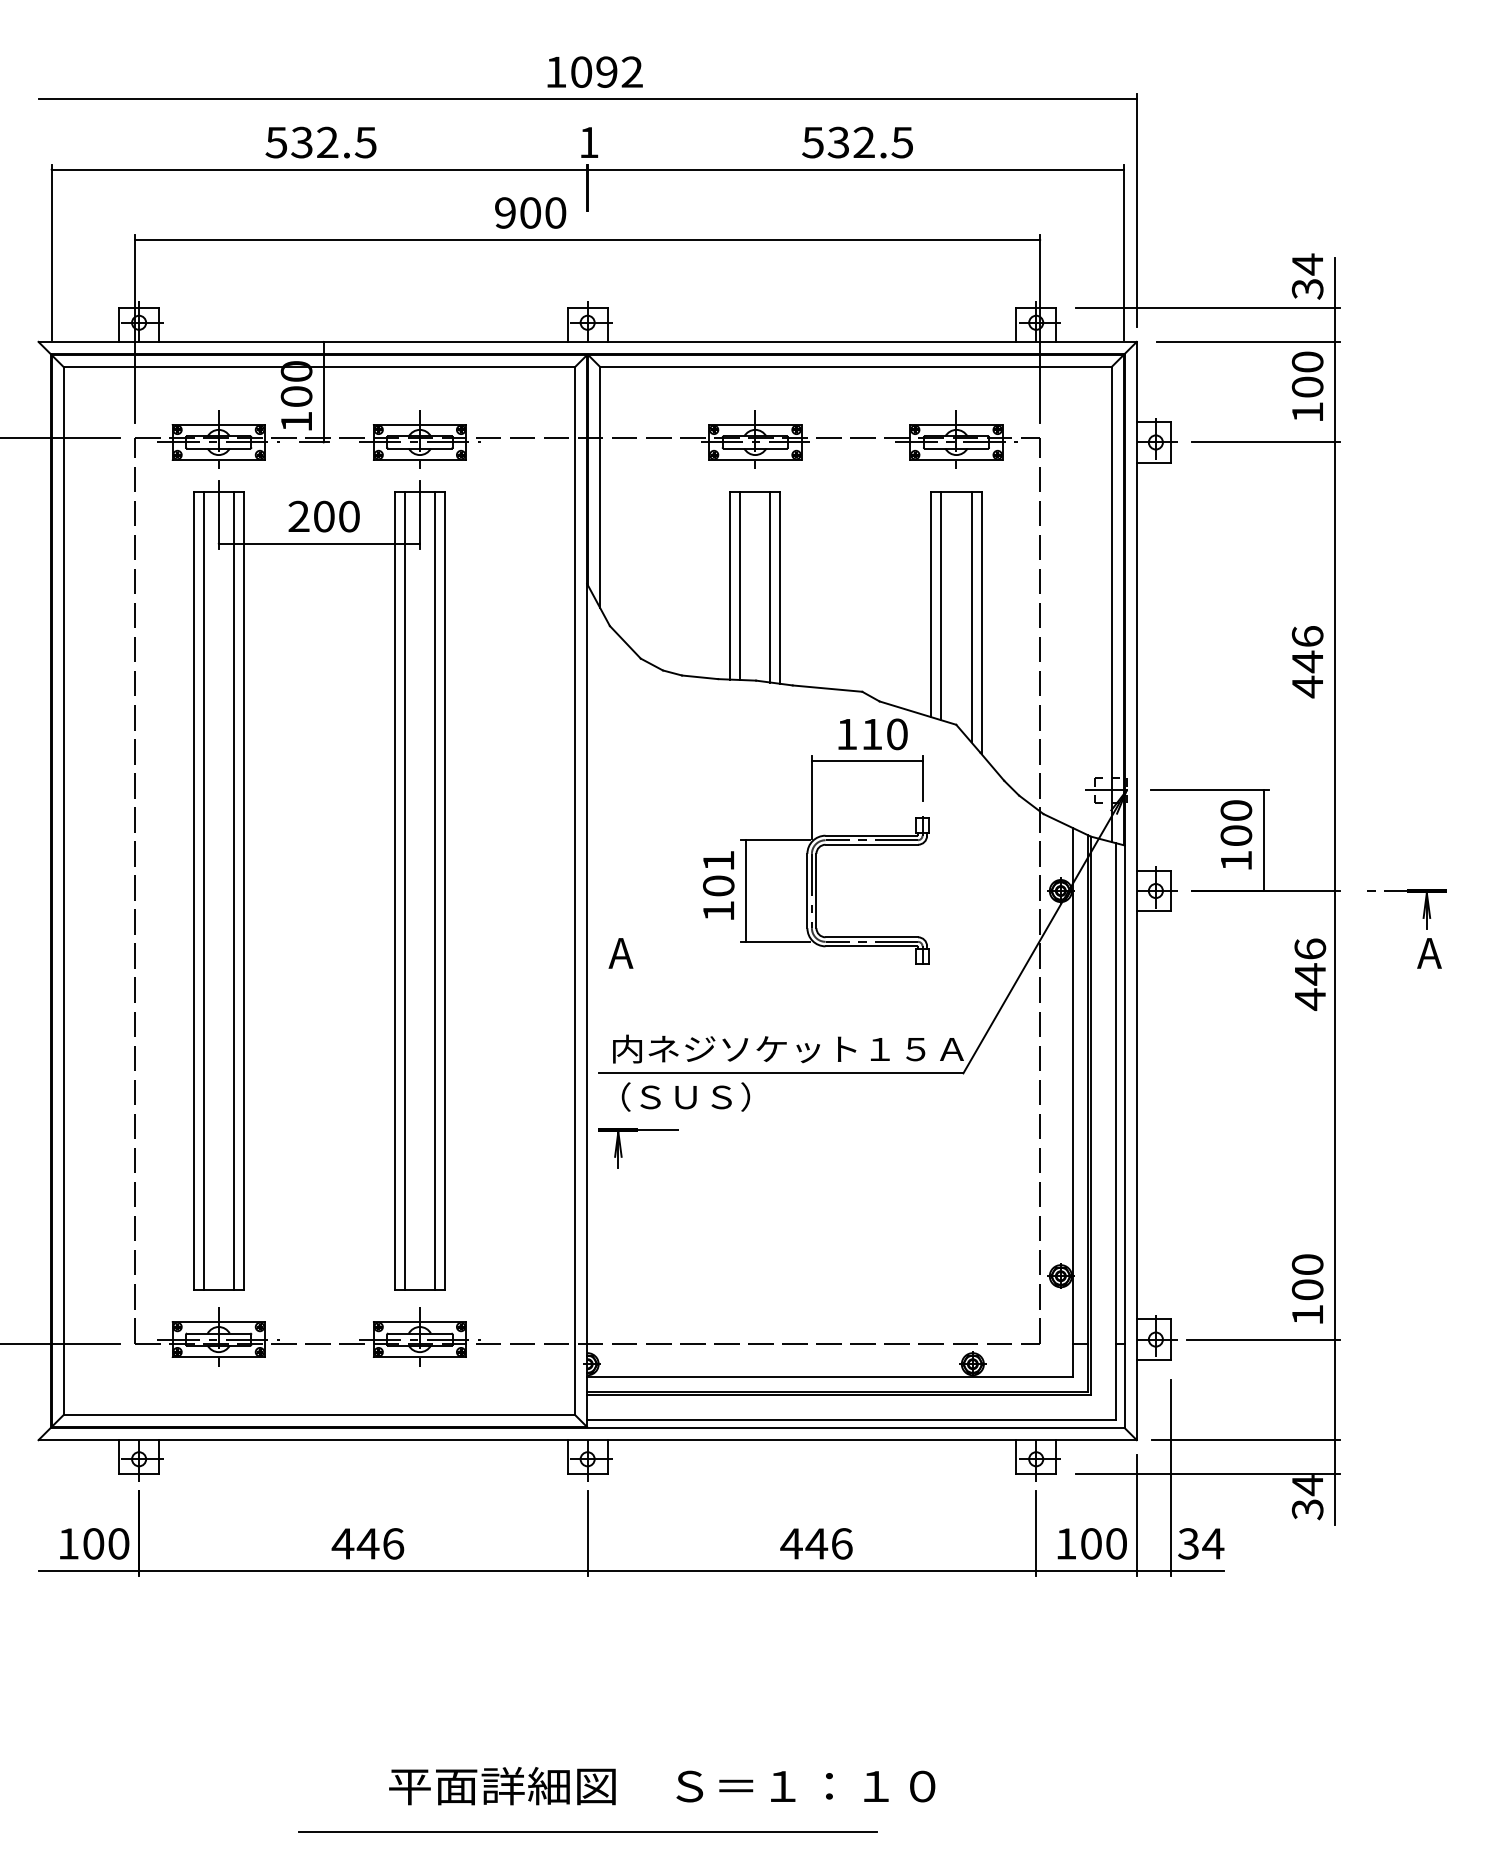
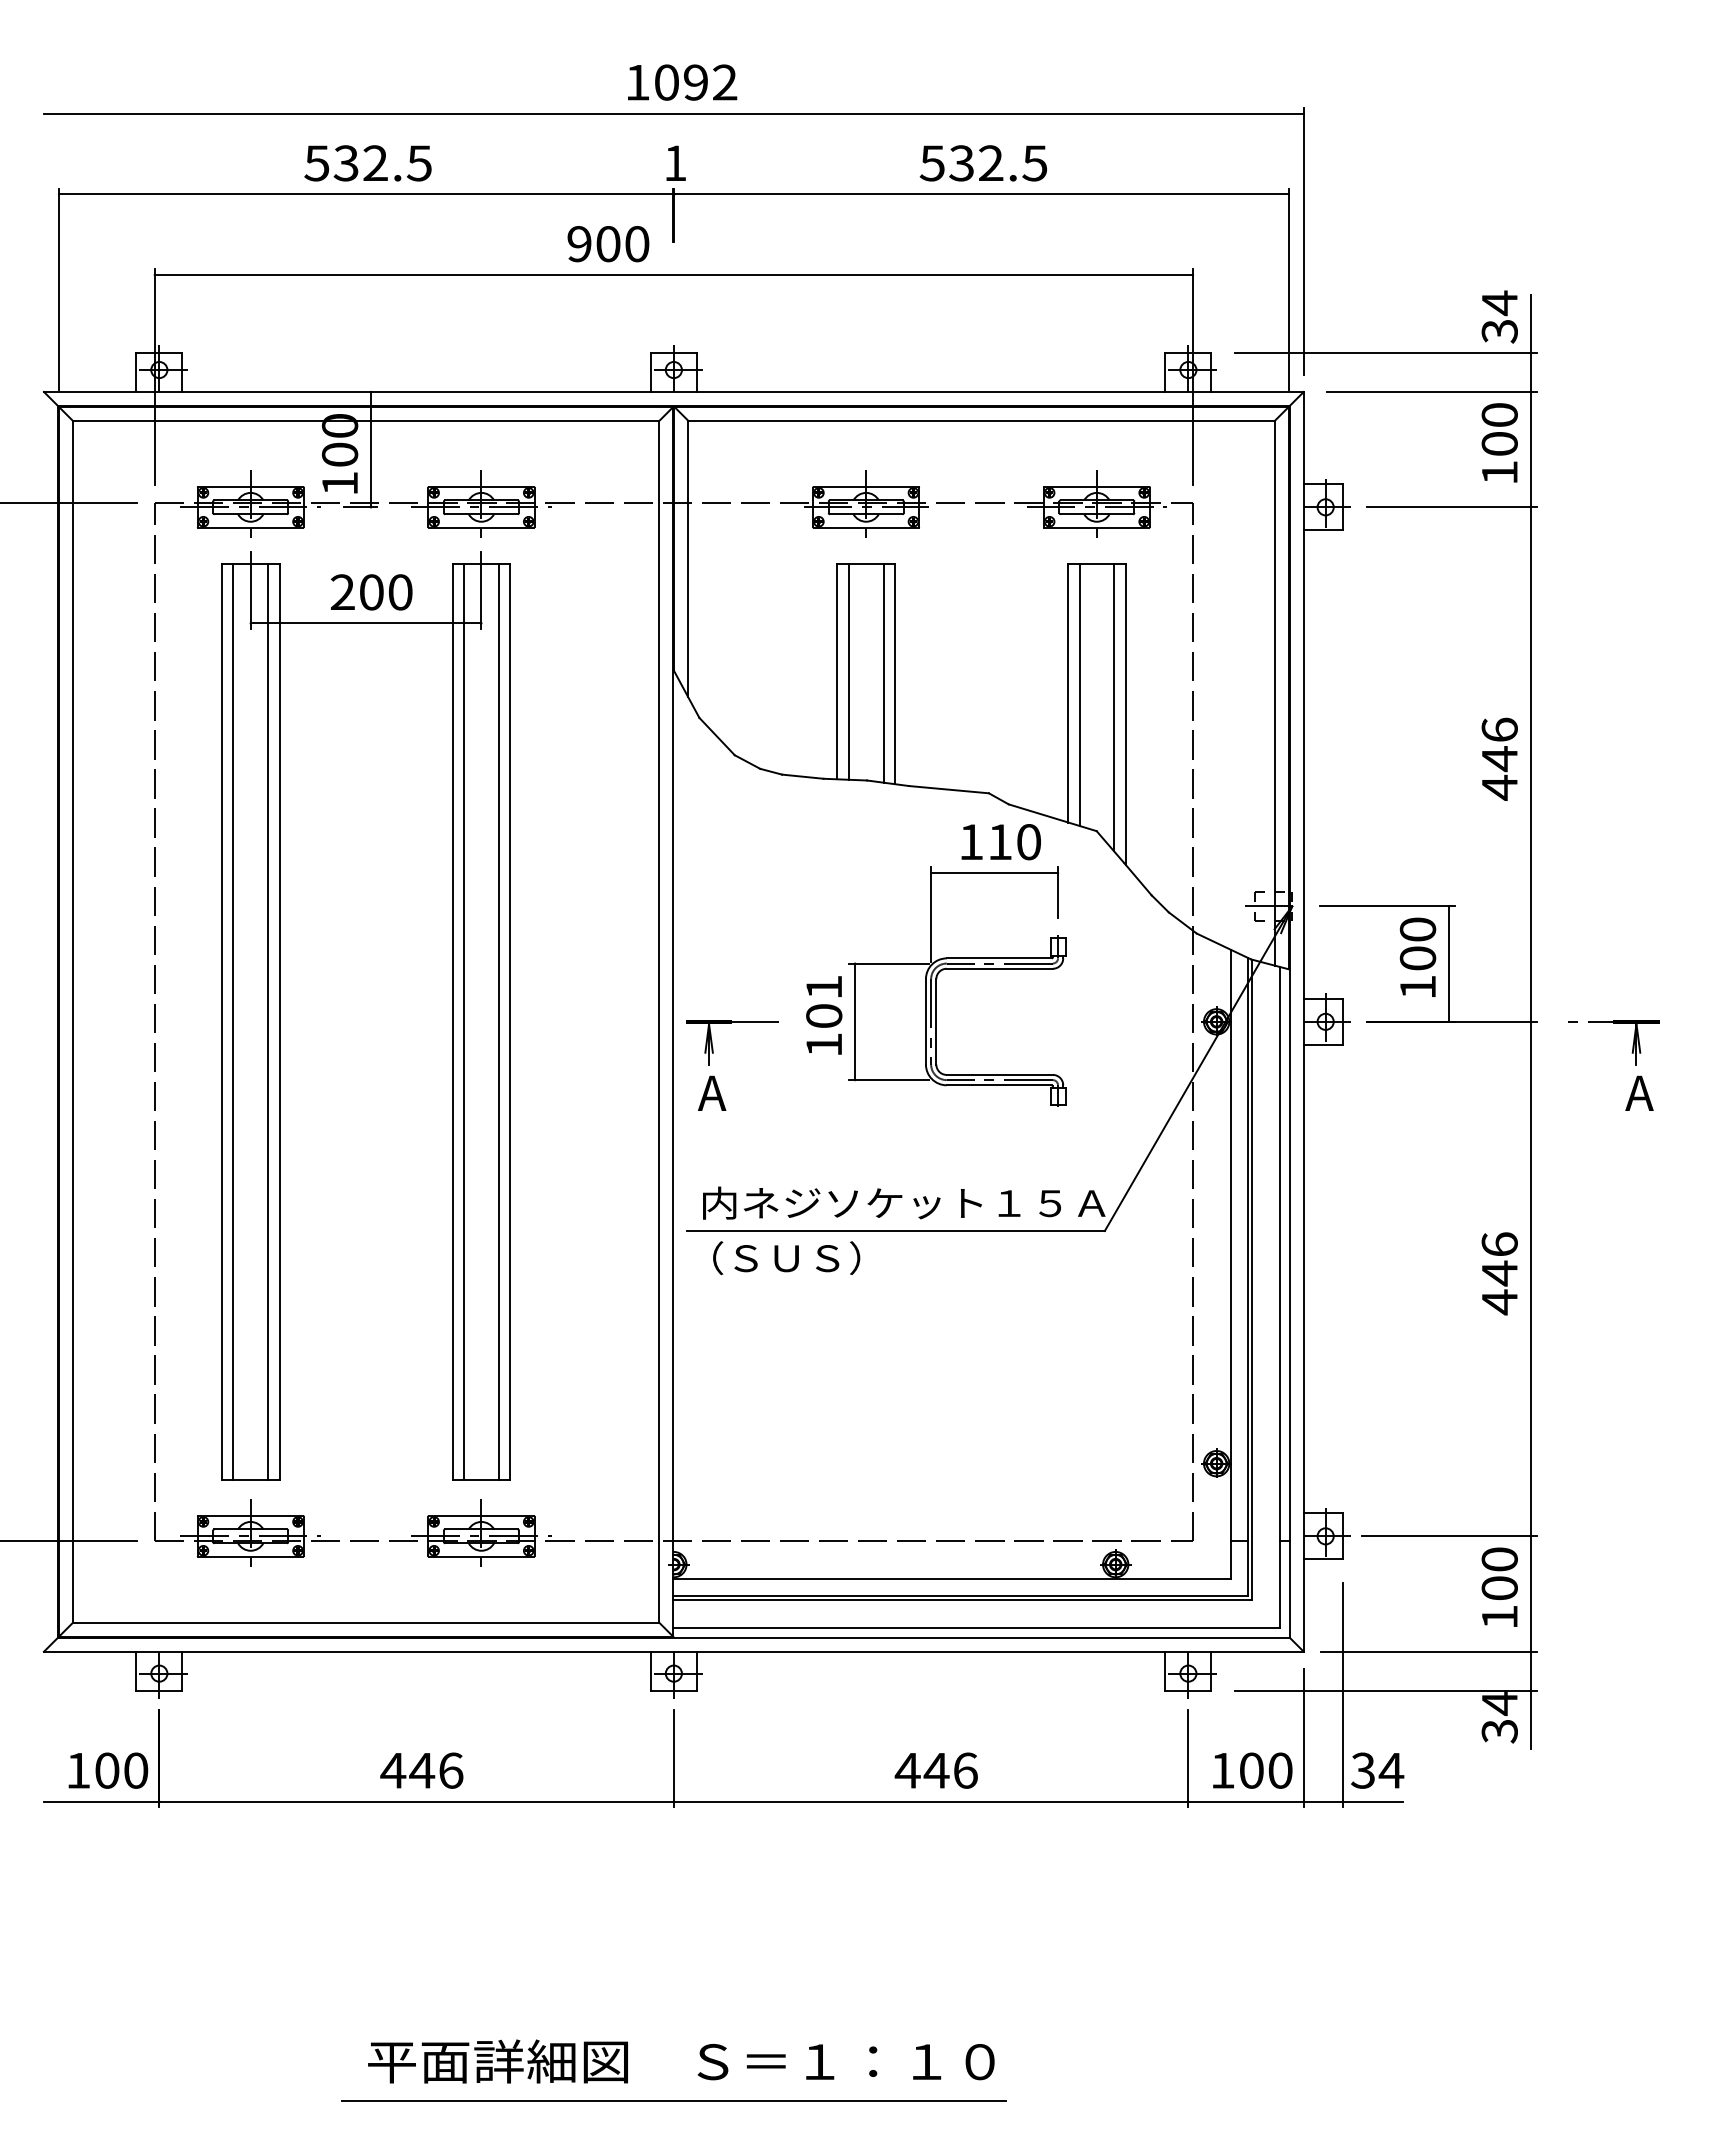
text: (1310, 974) -> (1499, 1273), moved
part: (637, 1131) -> (731, 1023), moved
text: (1307, 1288) -> (1499, 1586), moved
text: (662, 1786) -> (681, 2061), moved

